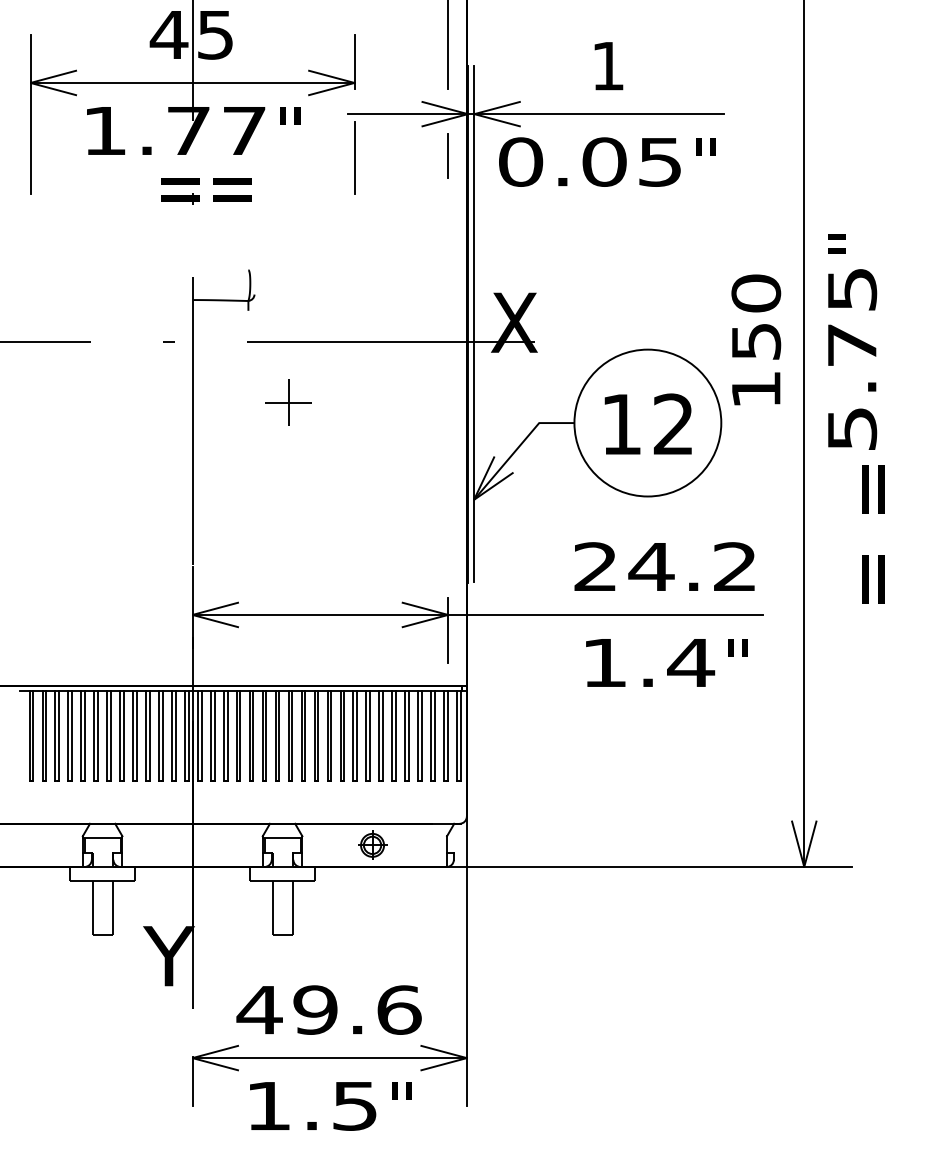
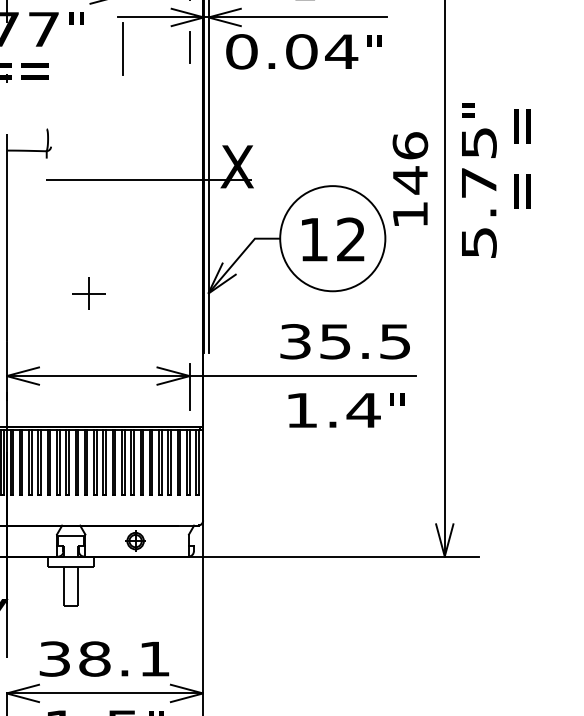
text: (660, 162) -> (341, 52), 0.05 -> 0.04
text: (756, 317) -> (410, 163), 150 -> 146
part: (288, 402) -> (89, 293), moved
text: (873, 534) -> (522, 158), moved
text: (664, 566) -> (344, 341), 24.2 -> 35.5
text: (328, 1009) -> (104, 658), 49.6 -> 38.1

